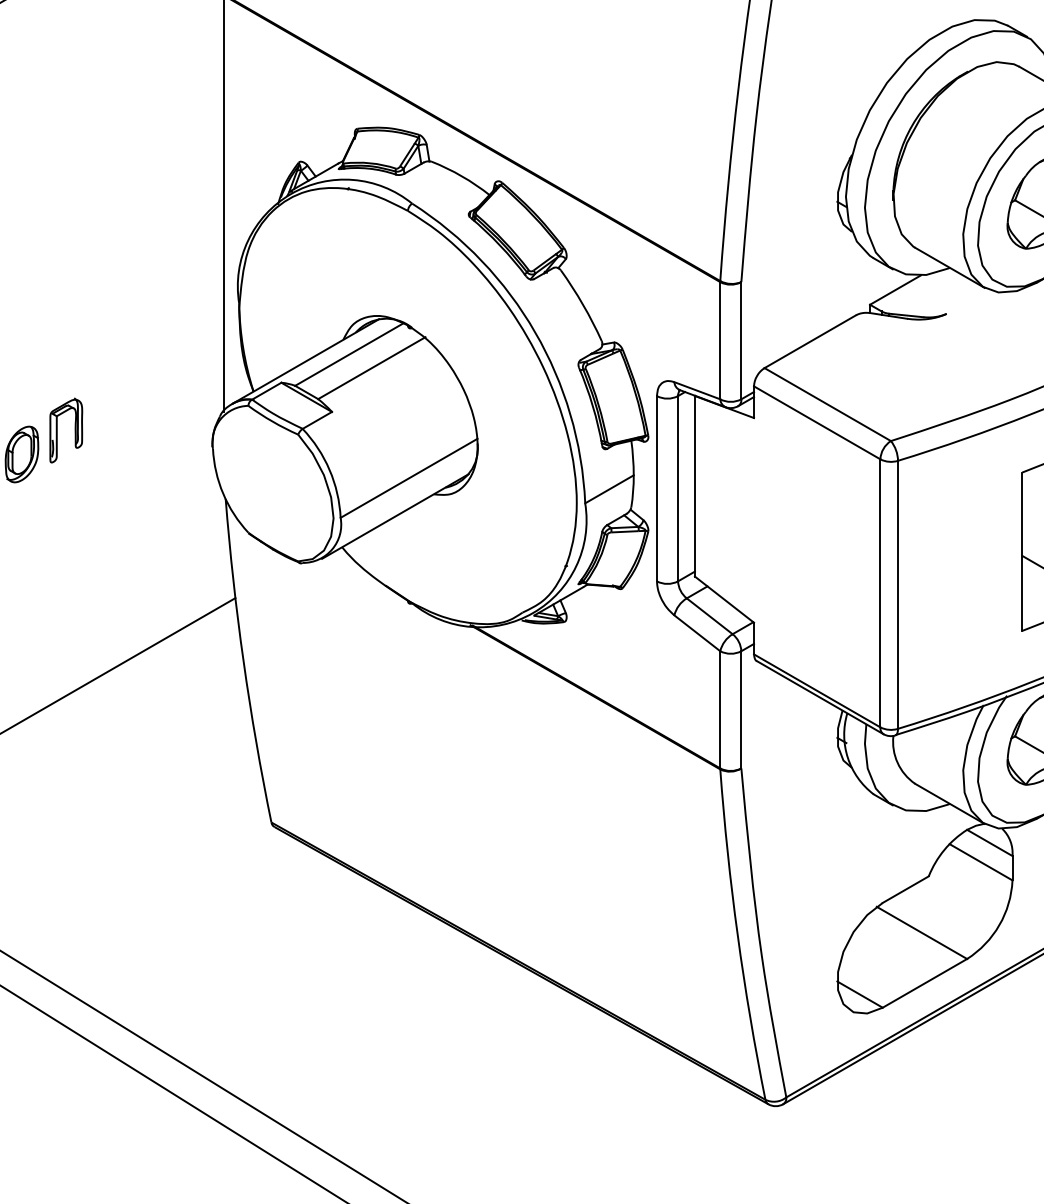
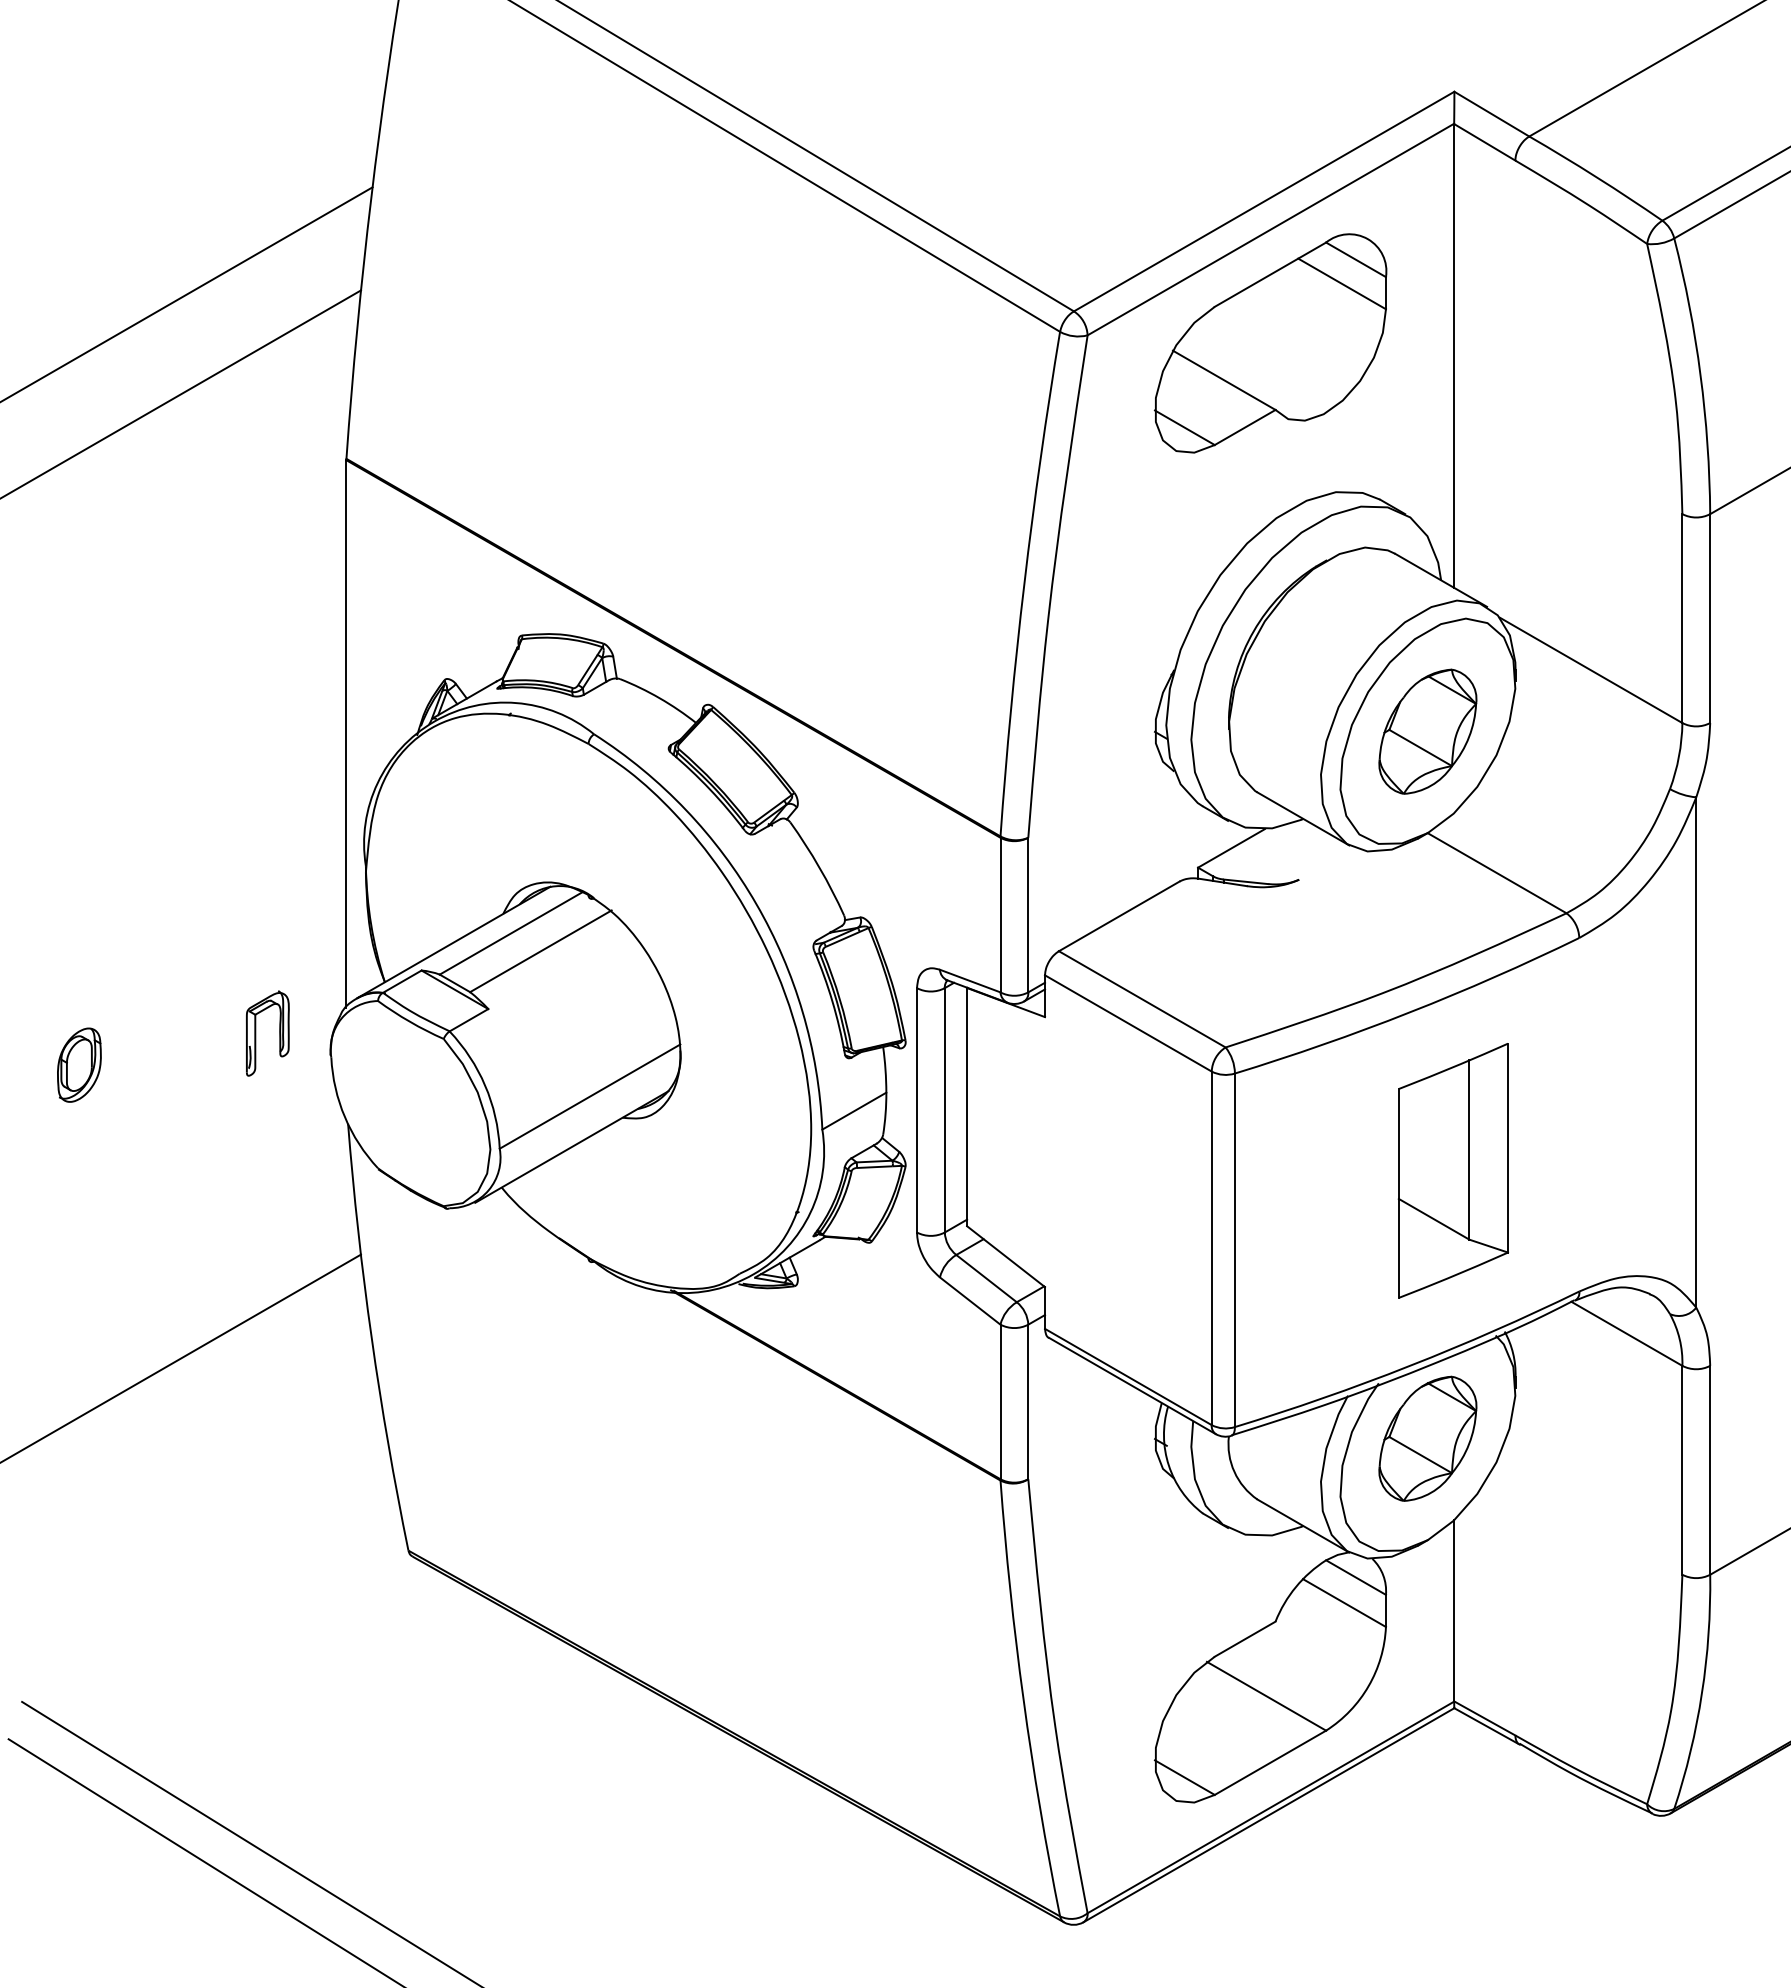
part: (57, 430) -> (256, 1033), moved

